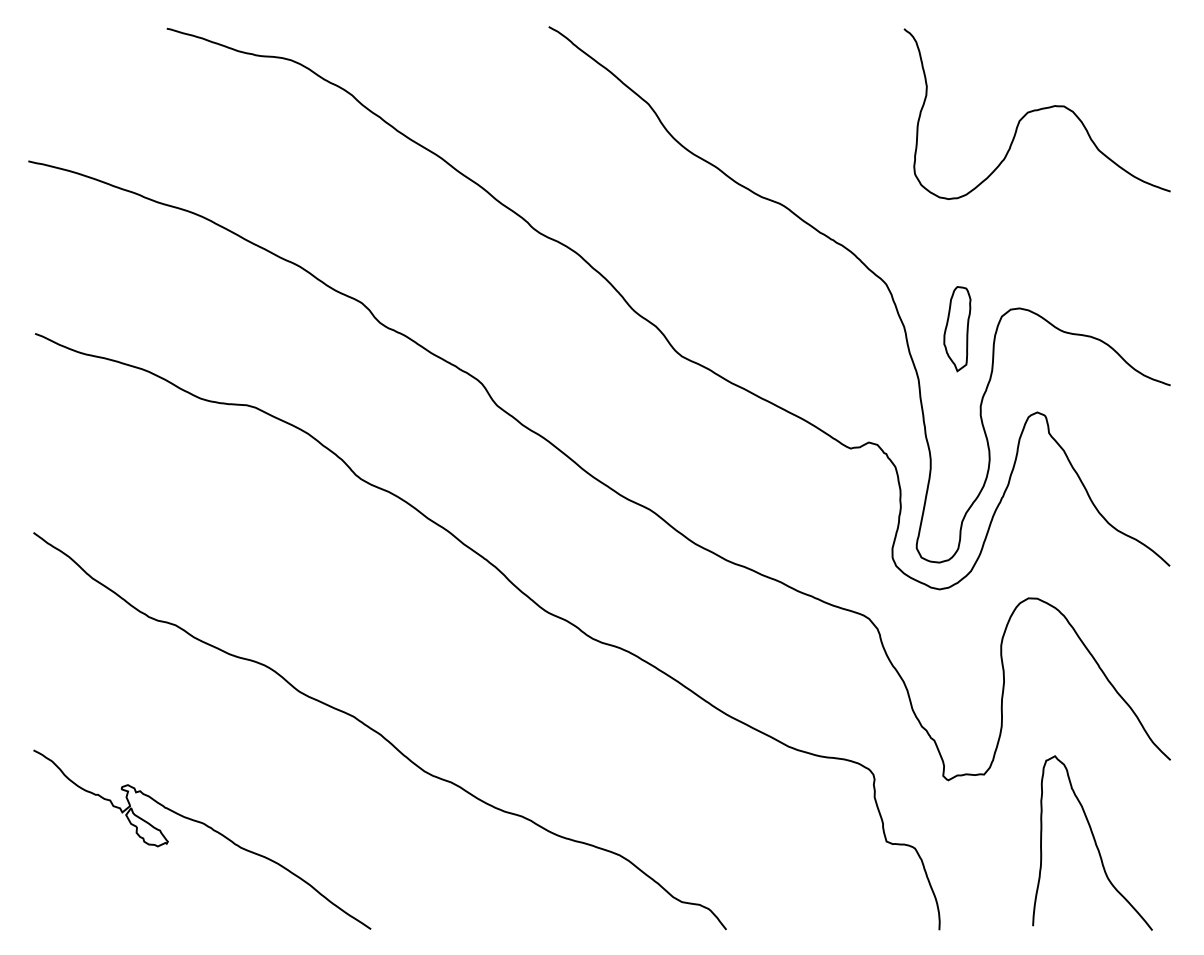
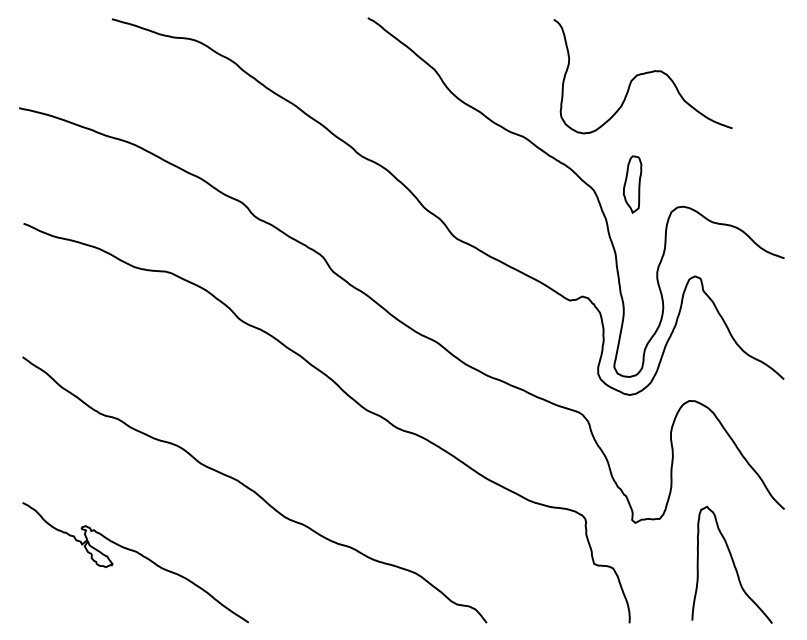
curve: (1036, 111) -> (642, 74), moved
part: (957, 329) -> (632, 184), moved

